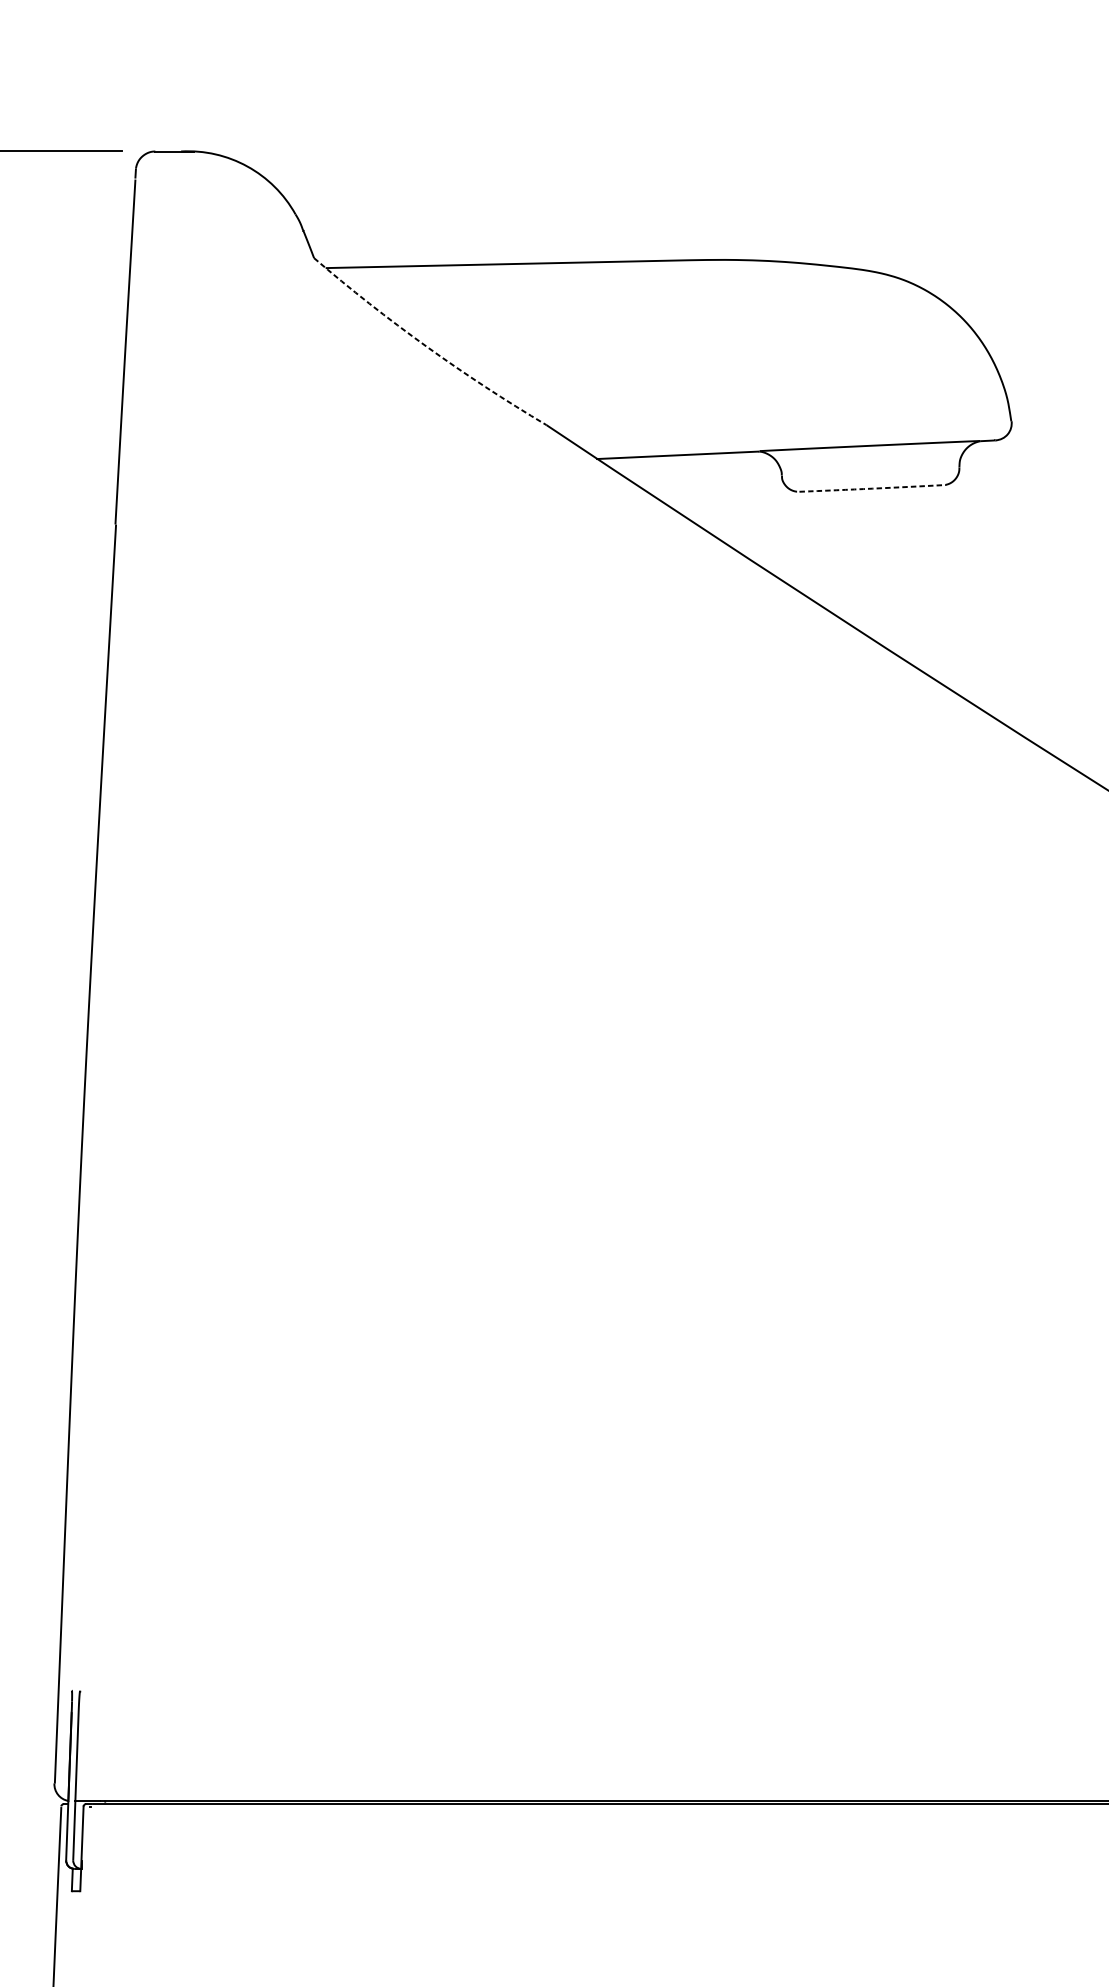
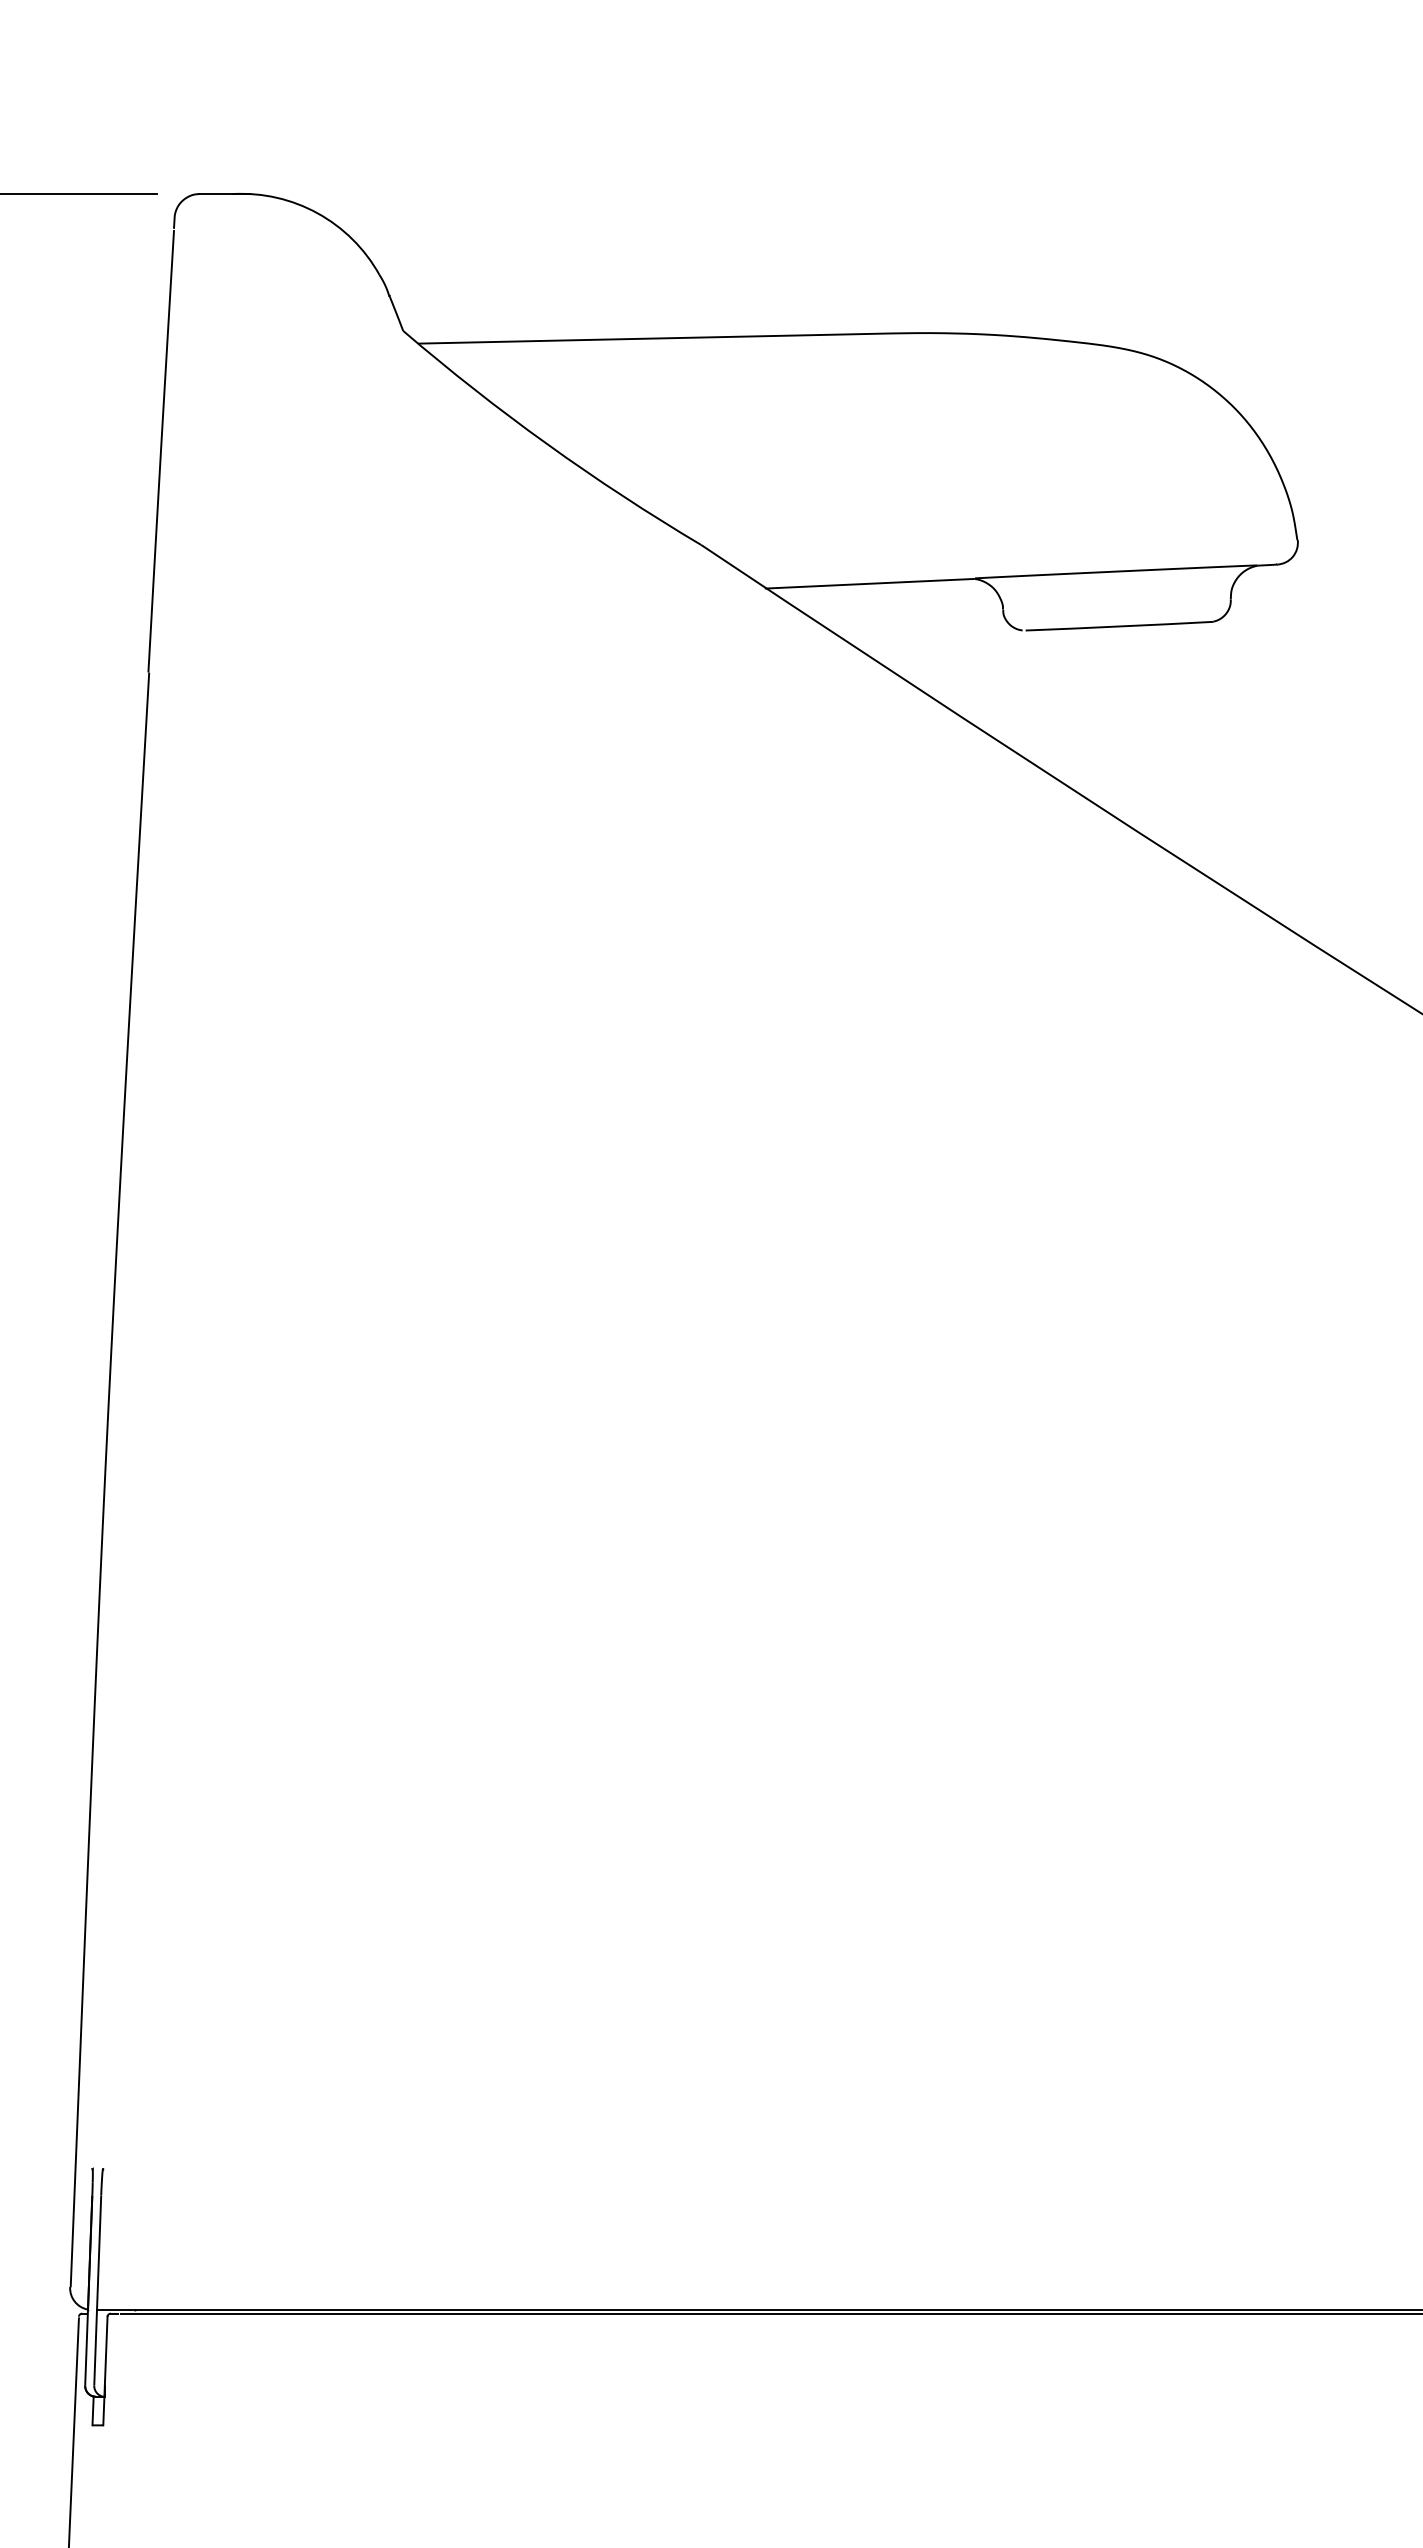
arc: (426, 346) -> (547, 444), dashed -> solid
arc: (872, 488) -> (1119, 626), dashed -> solid

